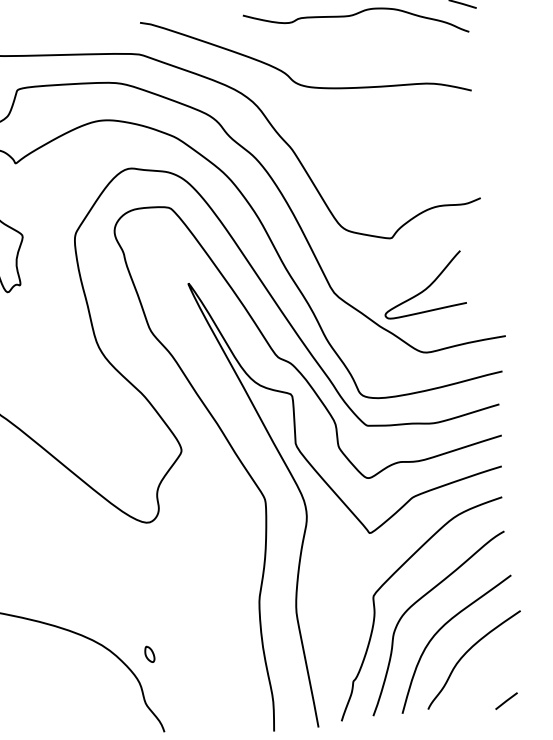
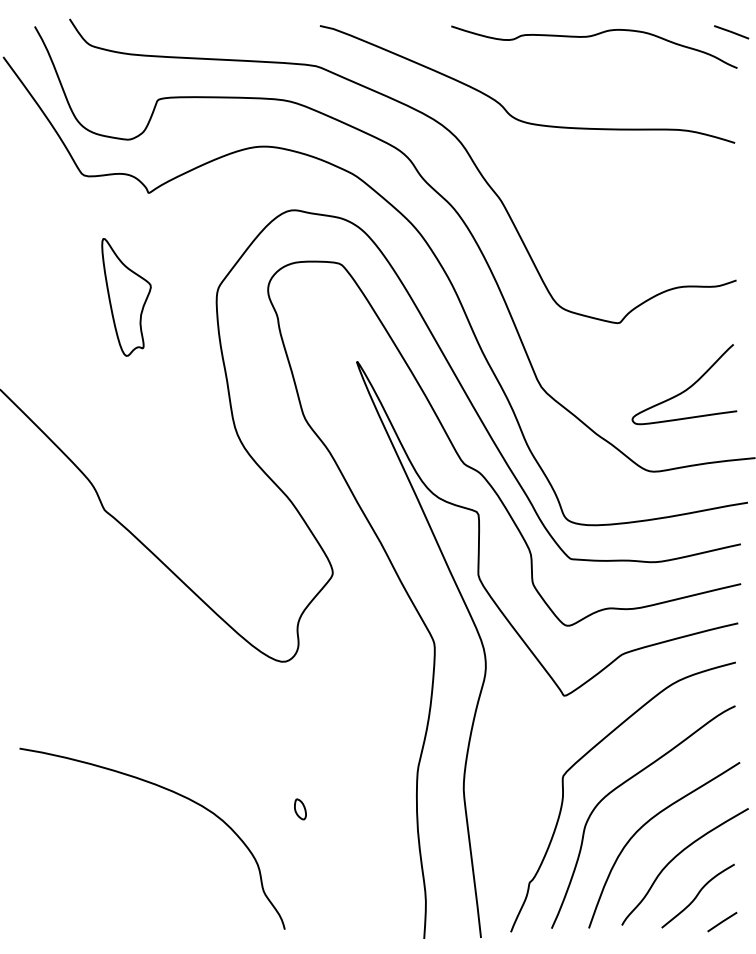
curve: (425, 287) -> (686, 388), moved
part: (149, 654) -> (300, 809), moved
curve: (485, 681) -> (697, 895), added

